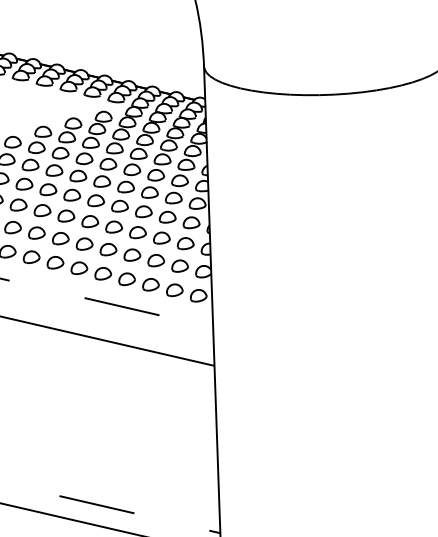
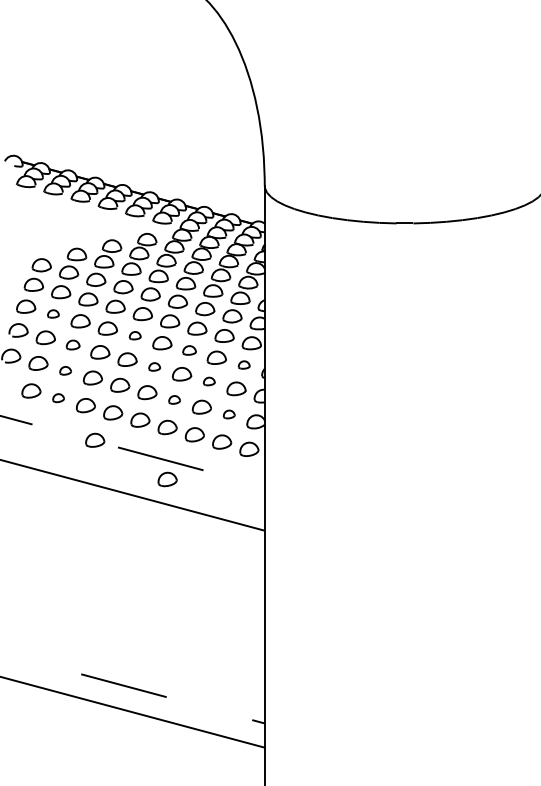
part: (24, 183) -> (53, 313), size x0.6
part: (96, 200) -> (135, 335), size x0.6
part: (42, 210) -> (73, 344), size x0.7
part: (143, 211) -> (189, 350), size x0.7
part: (191, 222) -> (244, 364), size x0.6
part: (113, 226) -> (154, 366), size x0.6
part: (36, 232) -> (65, 370), size x0.6
part: (161, 238) -> (209, 381), size x0.6
part: (132, 254) -> (174, 399), size x0.6
part: (31, 256) -> (58, 397), size x0.6
part: (180, 266) -> (229, 414), size x0.6
part: (64, 291) -> (95, 439), added
part: (128, 324) -> (167, 479), added

